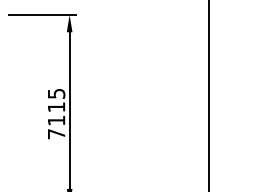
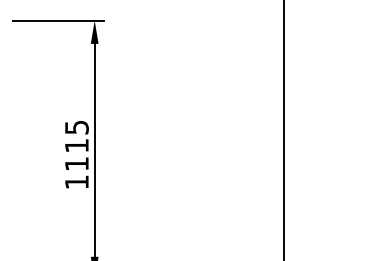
text: (56, 134) -> (76, 182), 7115 -> 1115

